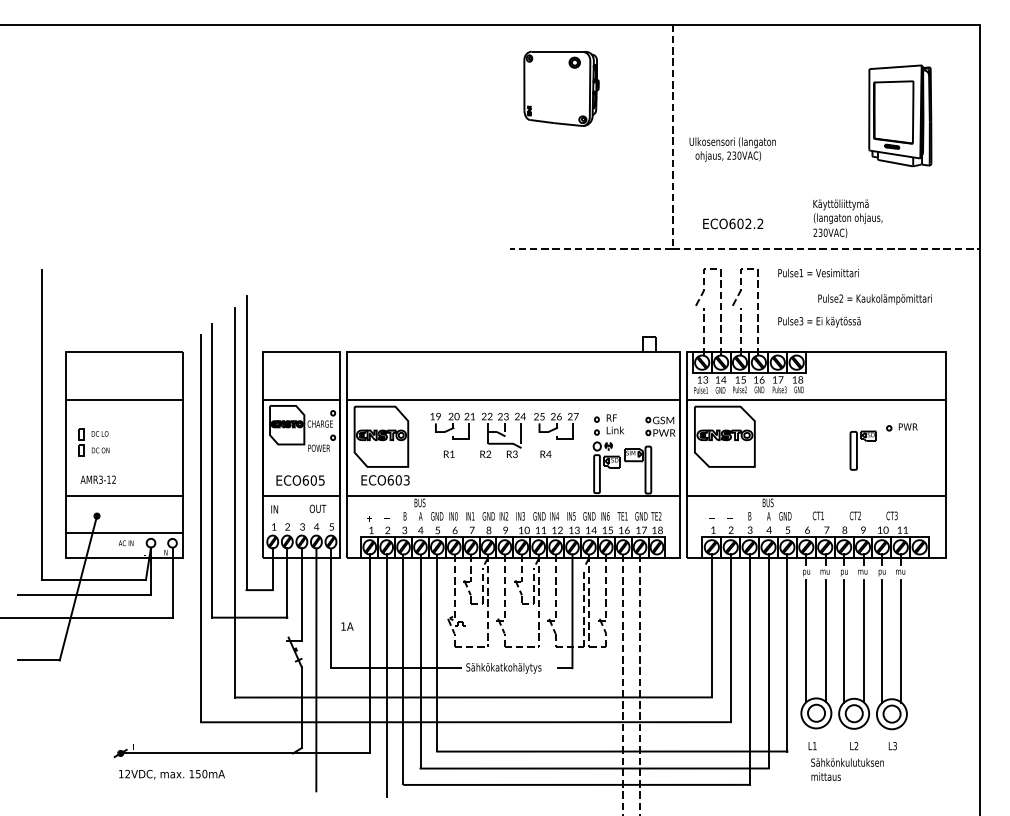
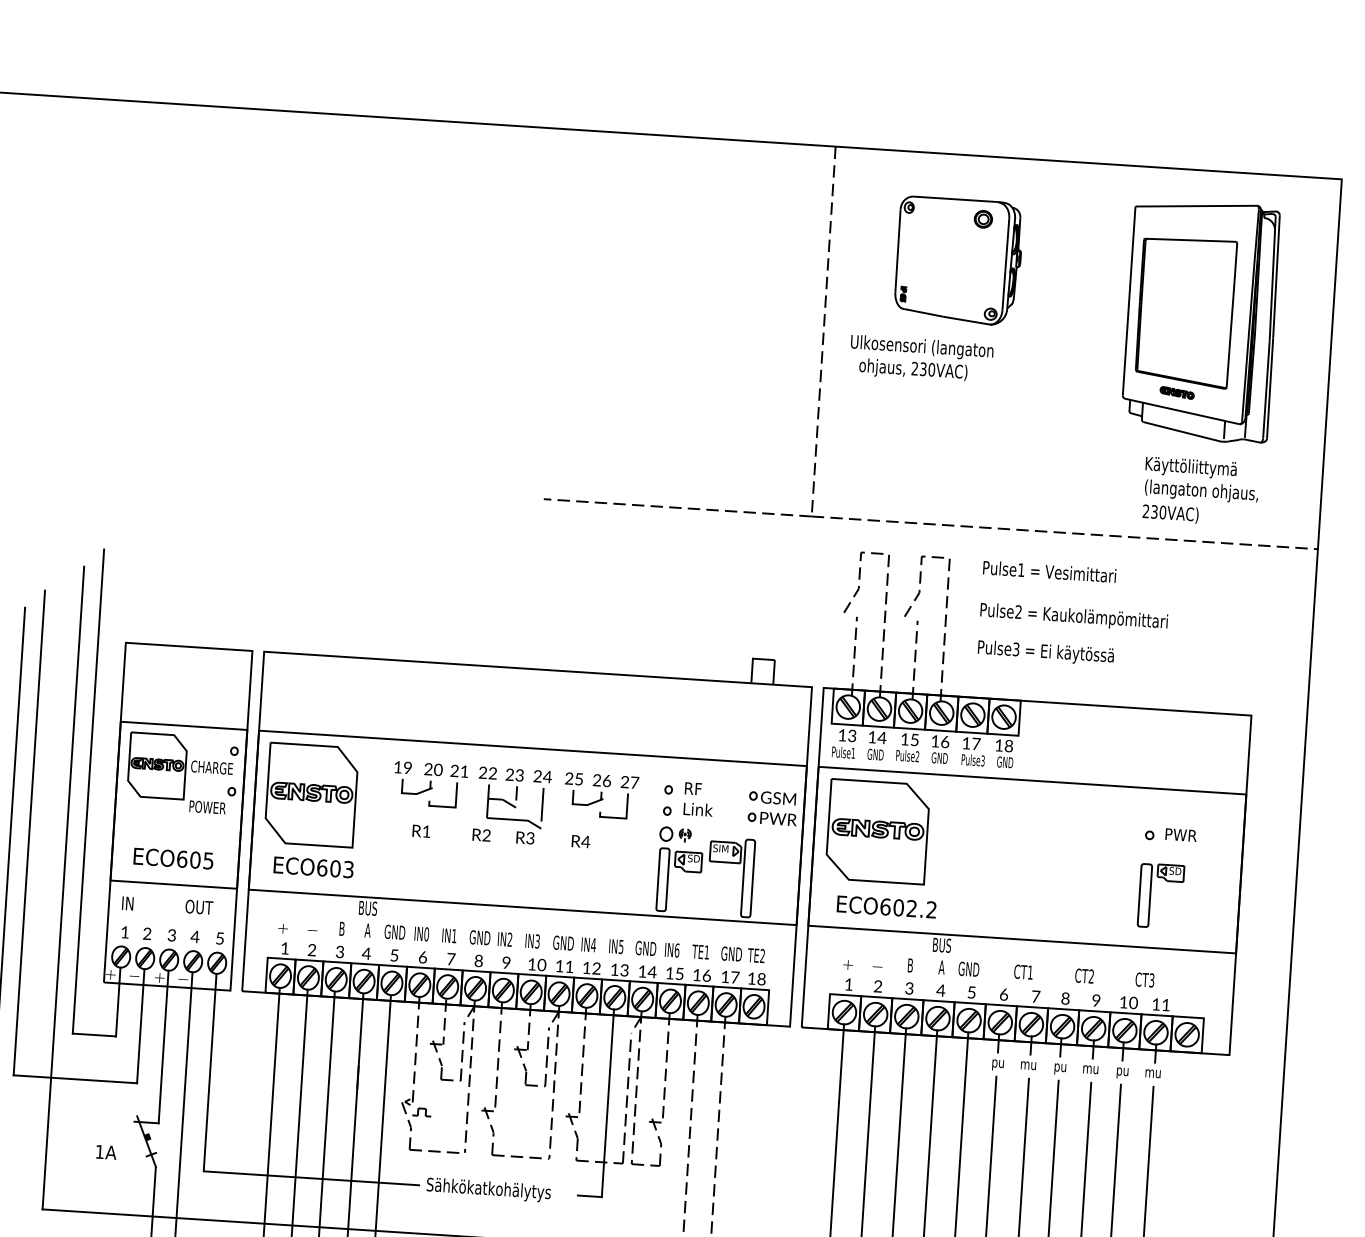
part: (561, 88) -> (958, 260), moved
part: (900, 115) -> (1201, 320), size x1.43
text: (847, 218) -> (1200, 491), moved
text: (733, 223) -> (887, 906), moved
text: (874, 299) -> (1073, 617), moved
part: (862, 450) -> (1159, 895), moved
text: (347, 626) -> (106, 1152), moved

